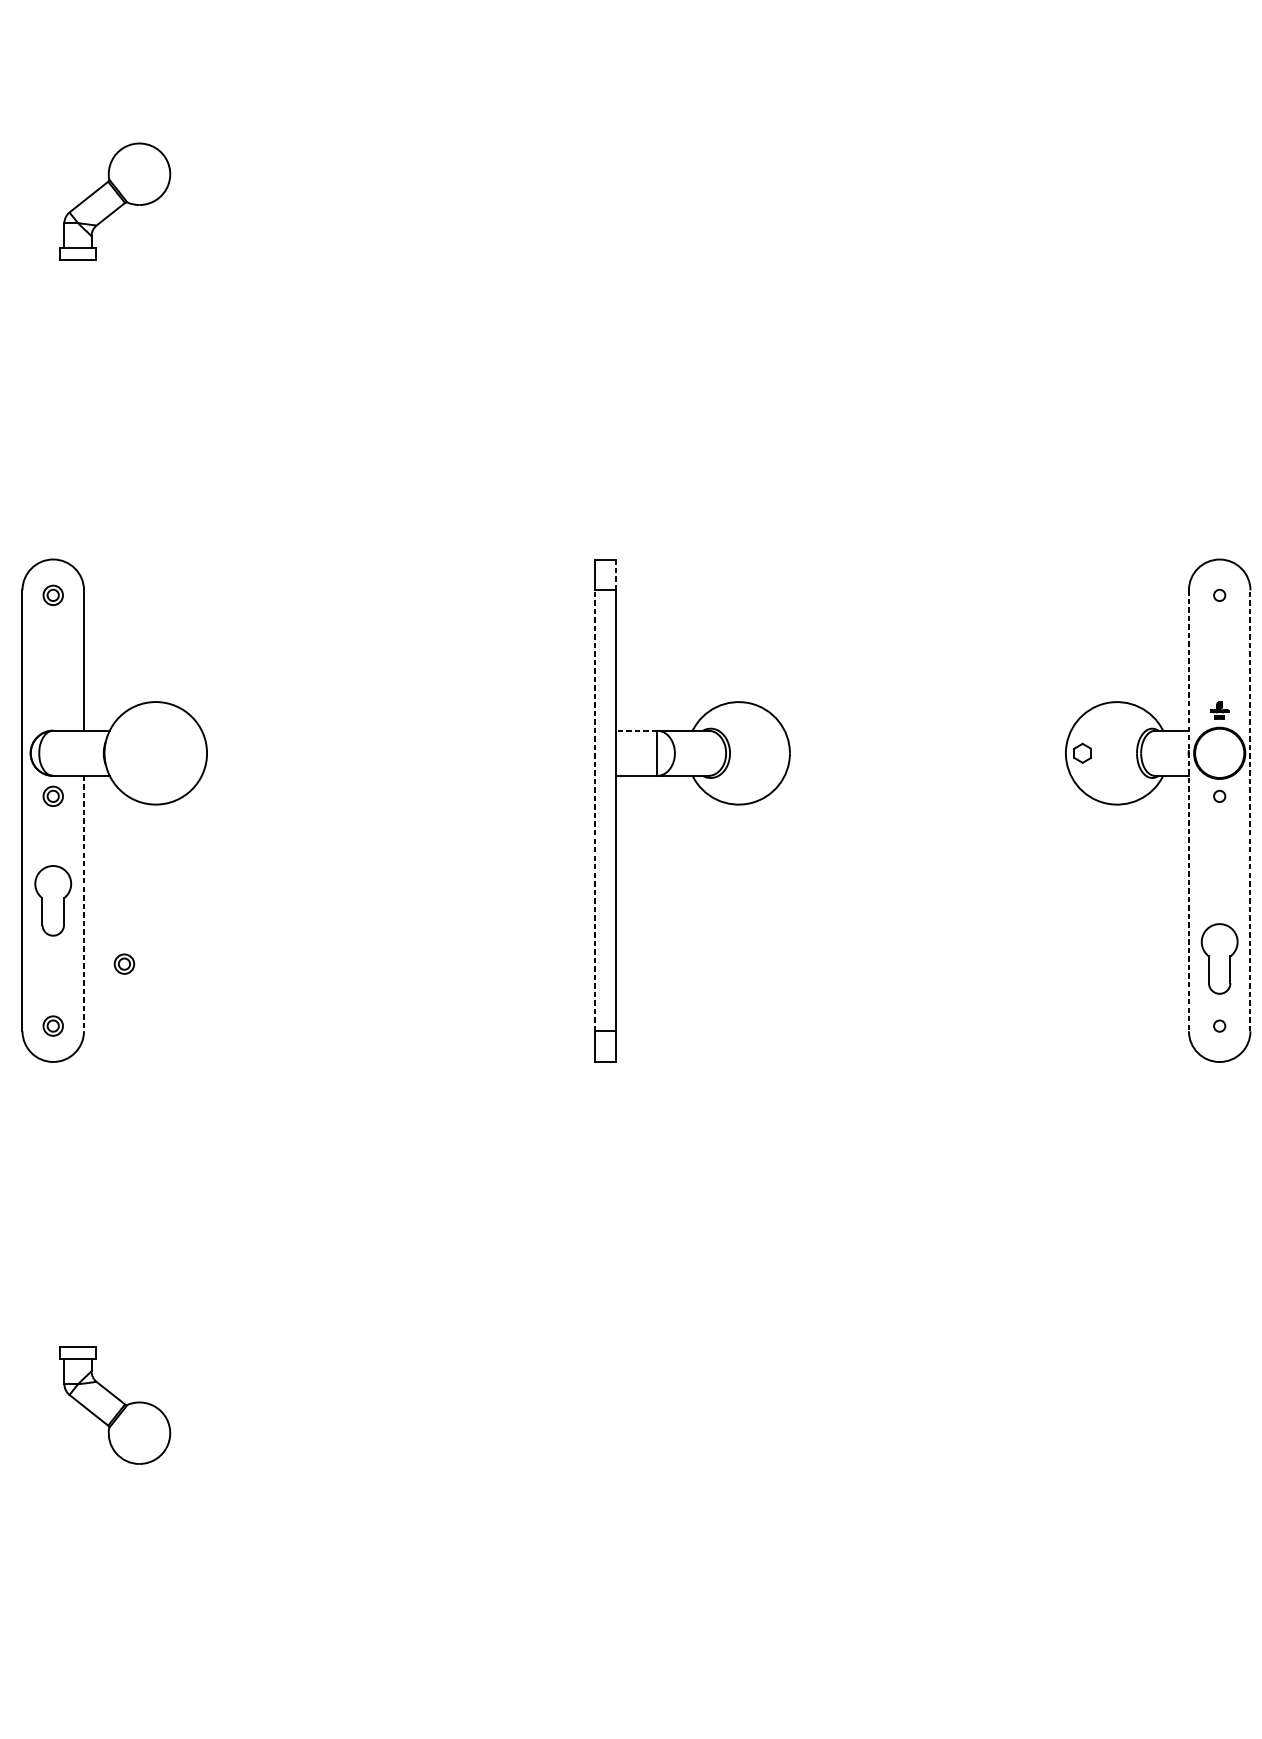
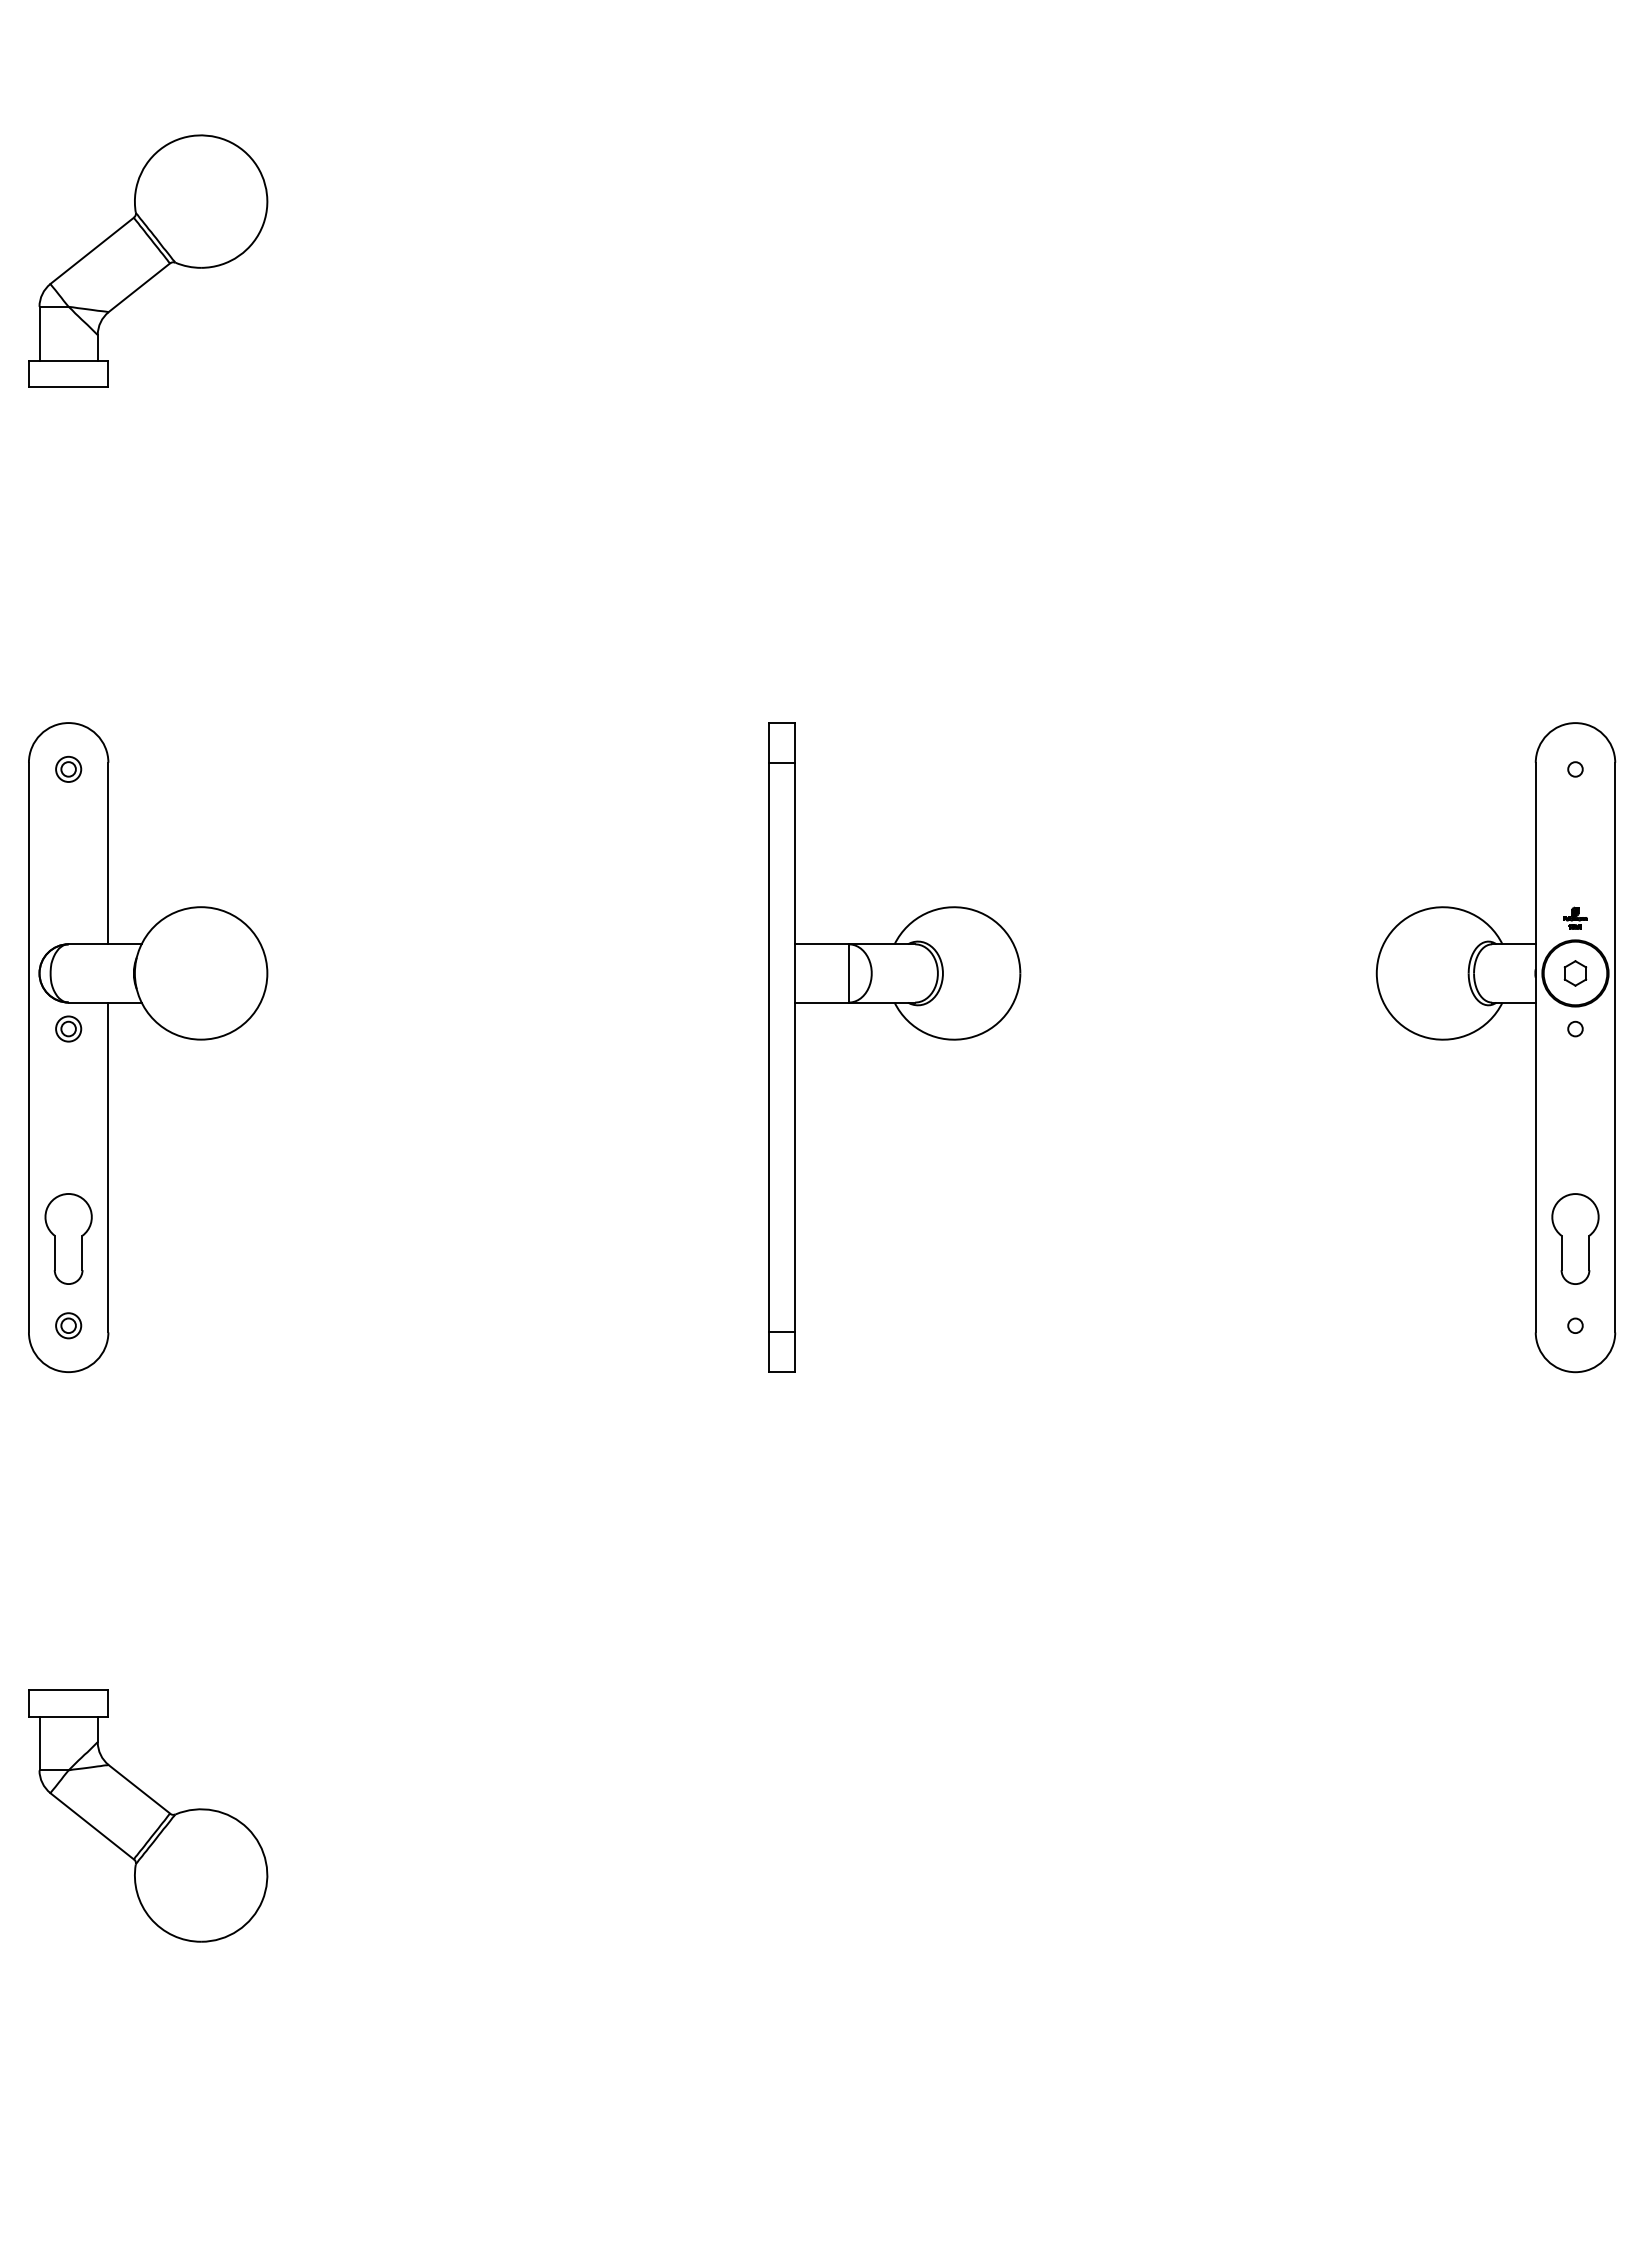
part: (115, 201) -> (148, 260), size x1.67
line: (615, 574) -> (795, 742), dashed -> solid
line: (636, 730) -> (822, 944), dashed -> solid
part: (1082, 753) -> (1575, 973), moved
line: (595, 810) -> (768, 1047), dashed -> solid
line: (1188, 810) -> (1535, 1047), dashed -> solid
line: (1250, 810) -> (1615, 1047), dashed -> solid
part: (53, 900) -> (68, 1238), moved
line: (84, 903) -> (108, 1167), dashed -> solid
part: (124, 963) -> (160, 1245), removed
part: (115, 1405) -> (148, 1815), size x1.67

